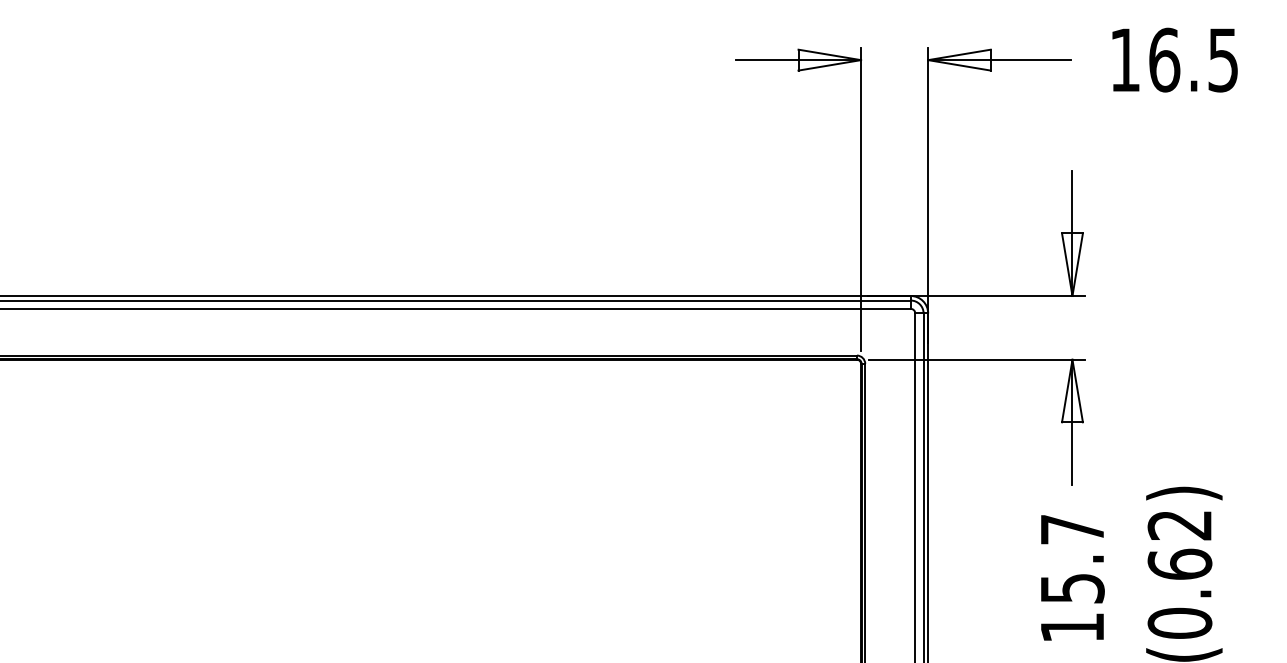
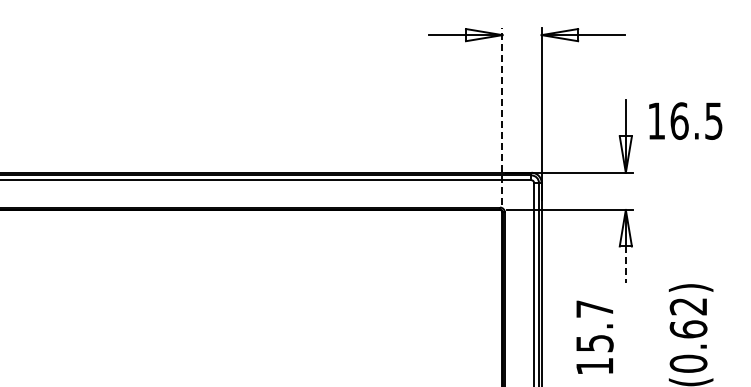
text: (1174, 59) -> (685, 120), moved
line: (861, 199) -> (502, 116), solid -> dashed
line: (1071, 454) -> (625, 265), solid -> dashed
text: (1071, 576) -> (594, 336), moved

